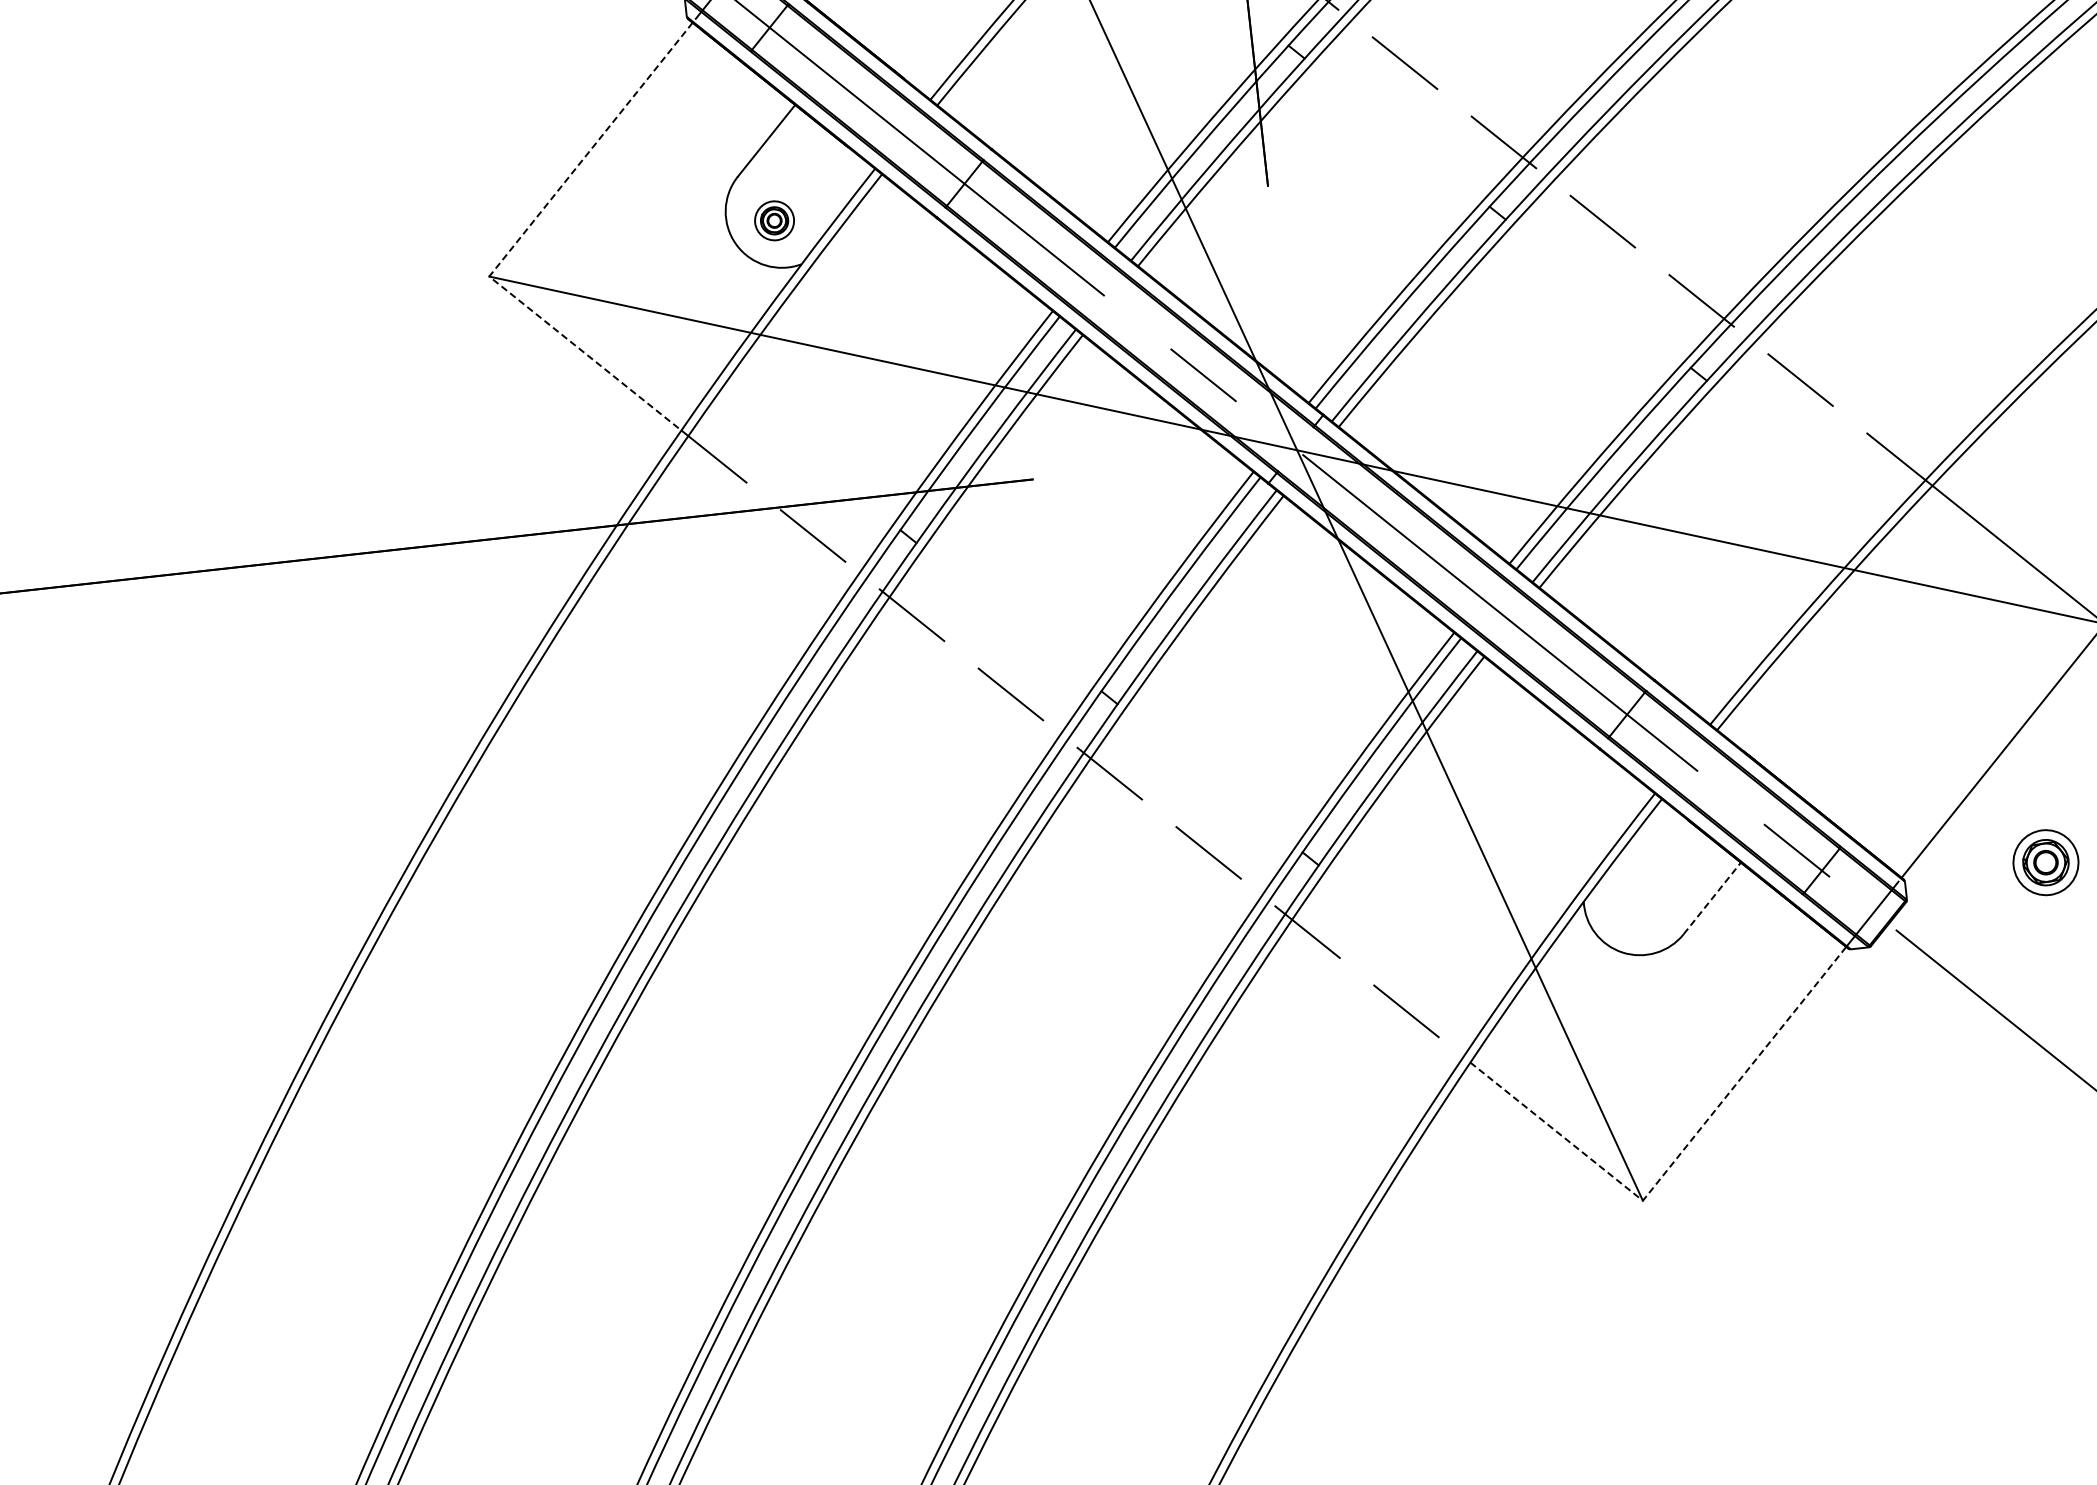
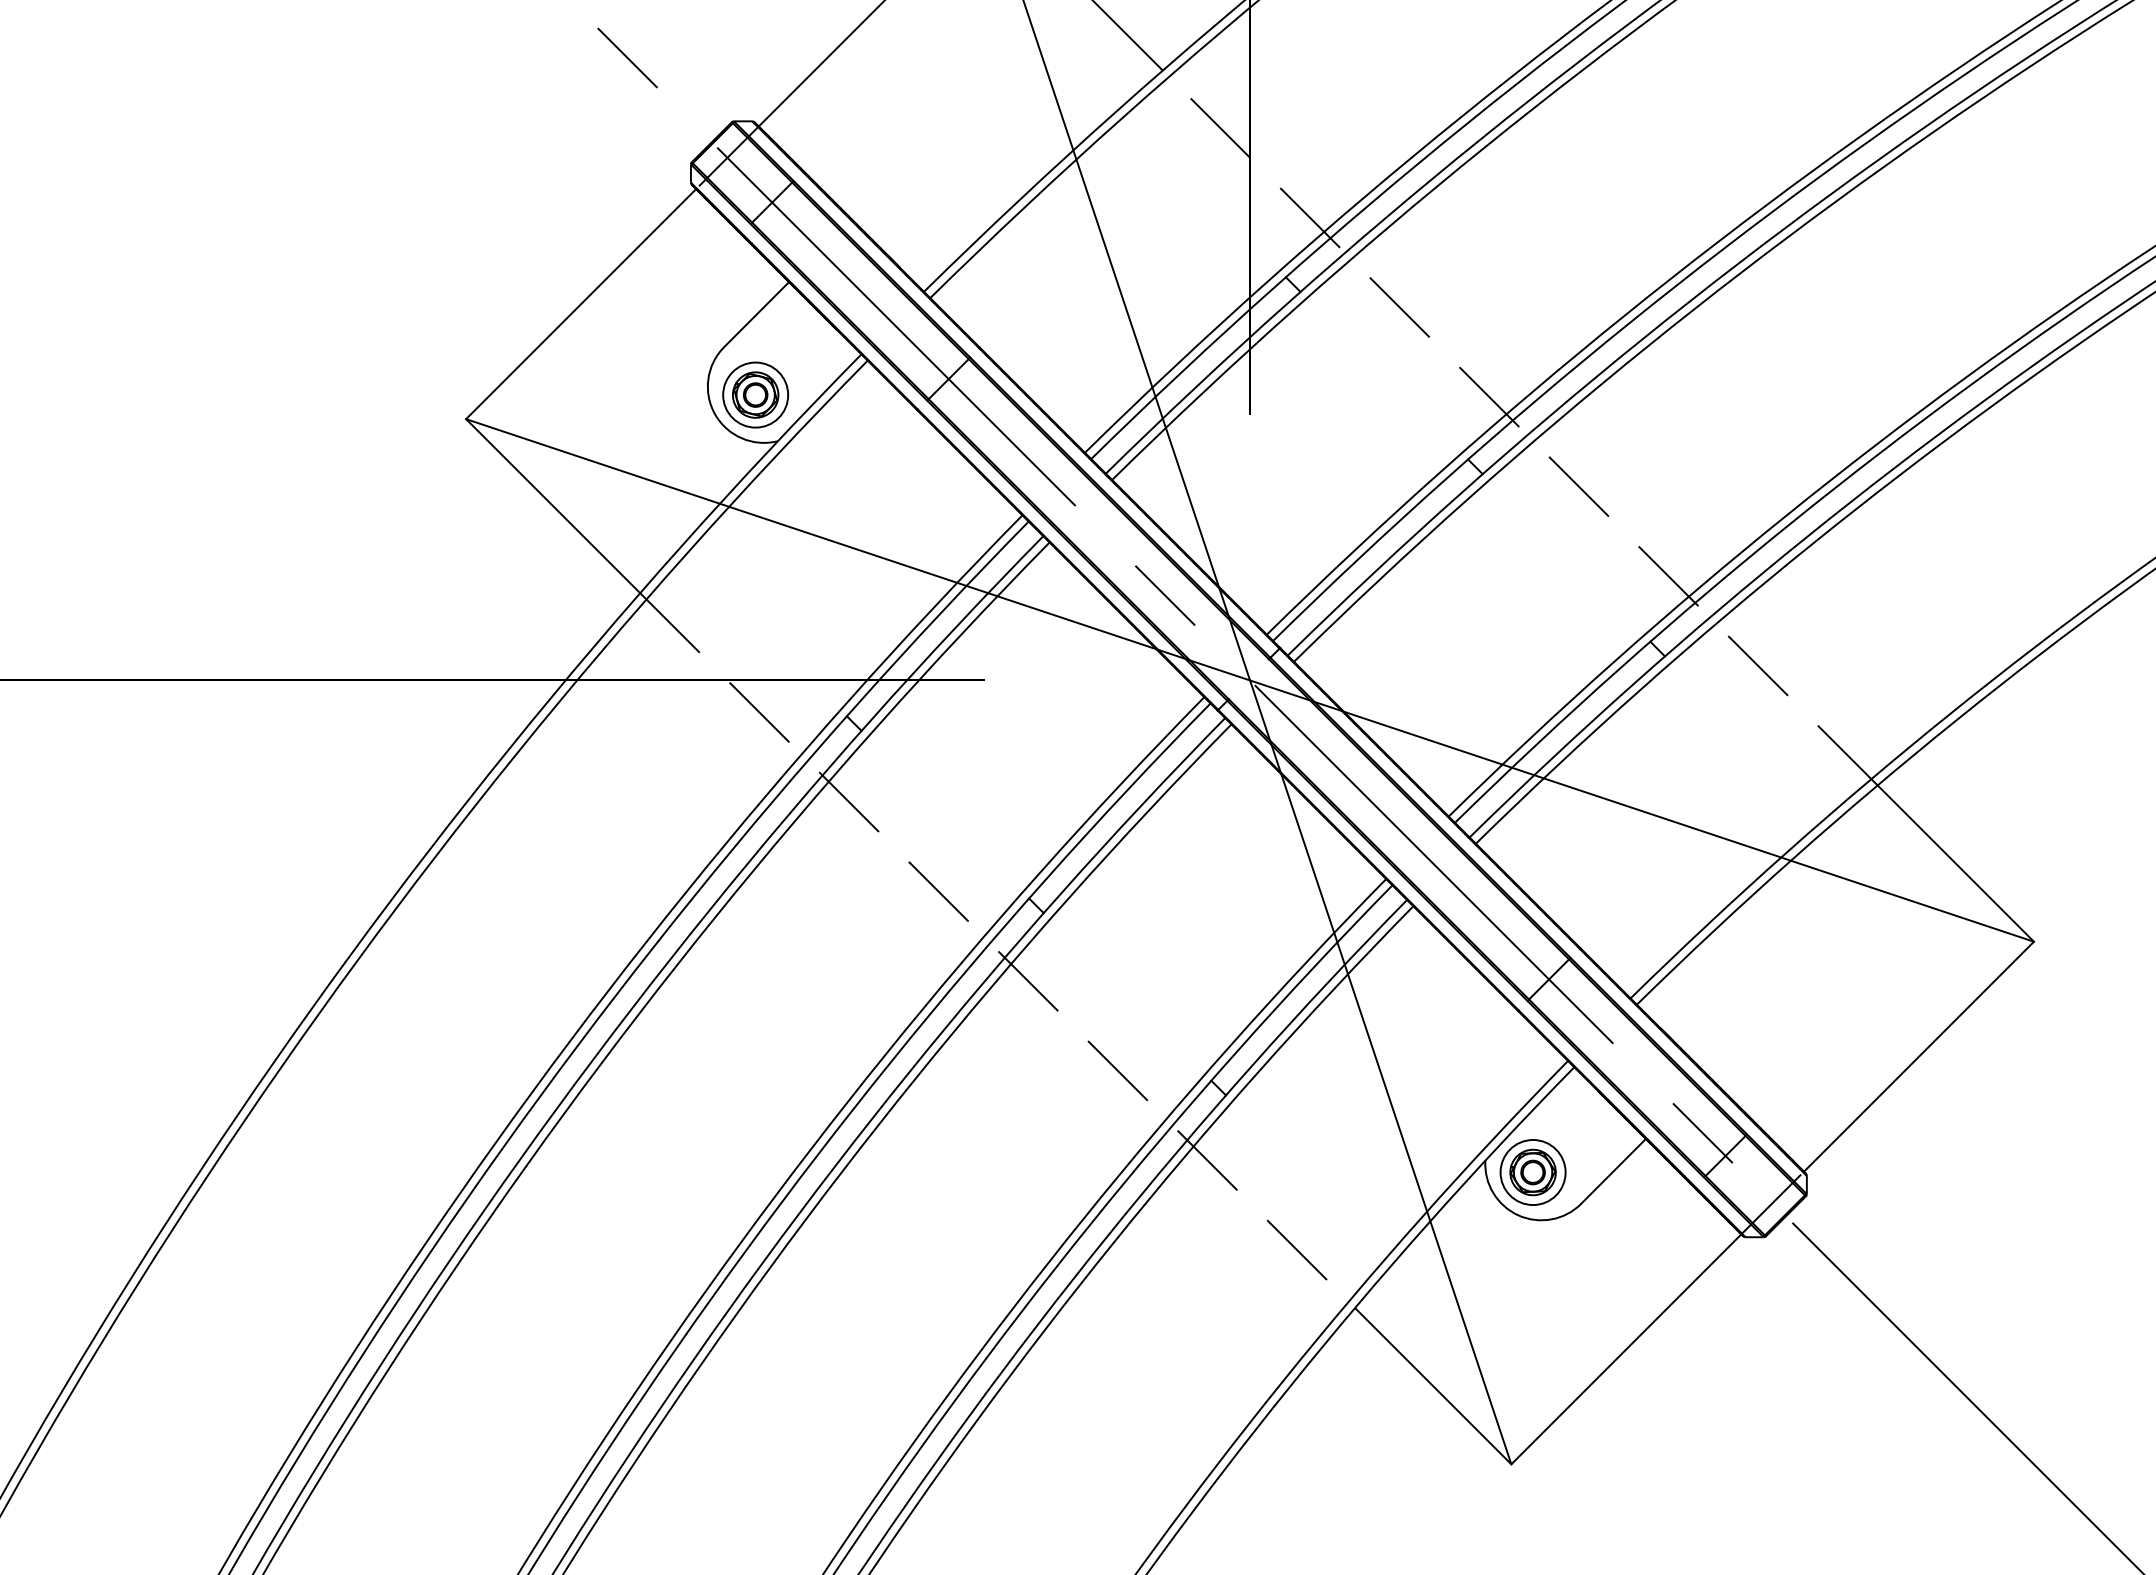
part: (774, 220) -> (755, 394), size x1.67
line: (513, 246) -> (493, 391), dashed -> solid
part: (2045, 862) -> (1532, 1172), moved
line: (1712, 898) -> (1613, 1171), dashed -> solid
line: (1675, 1160) -> (1548, 1427), dashed -> solid

